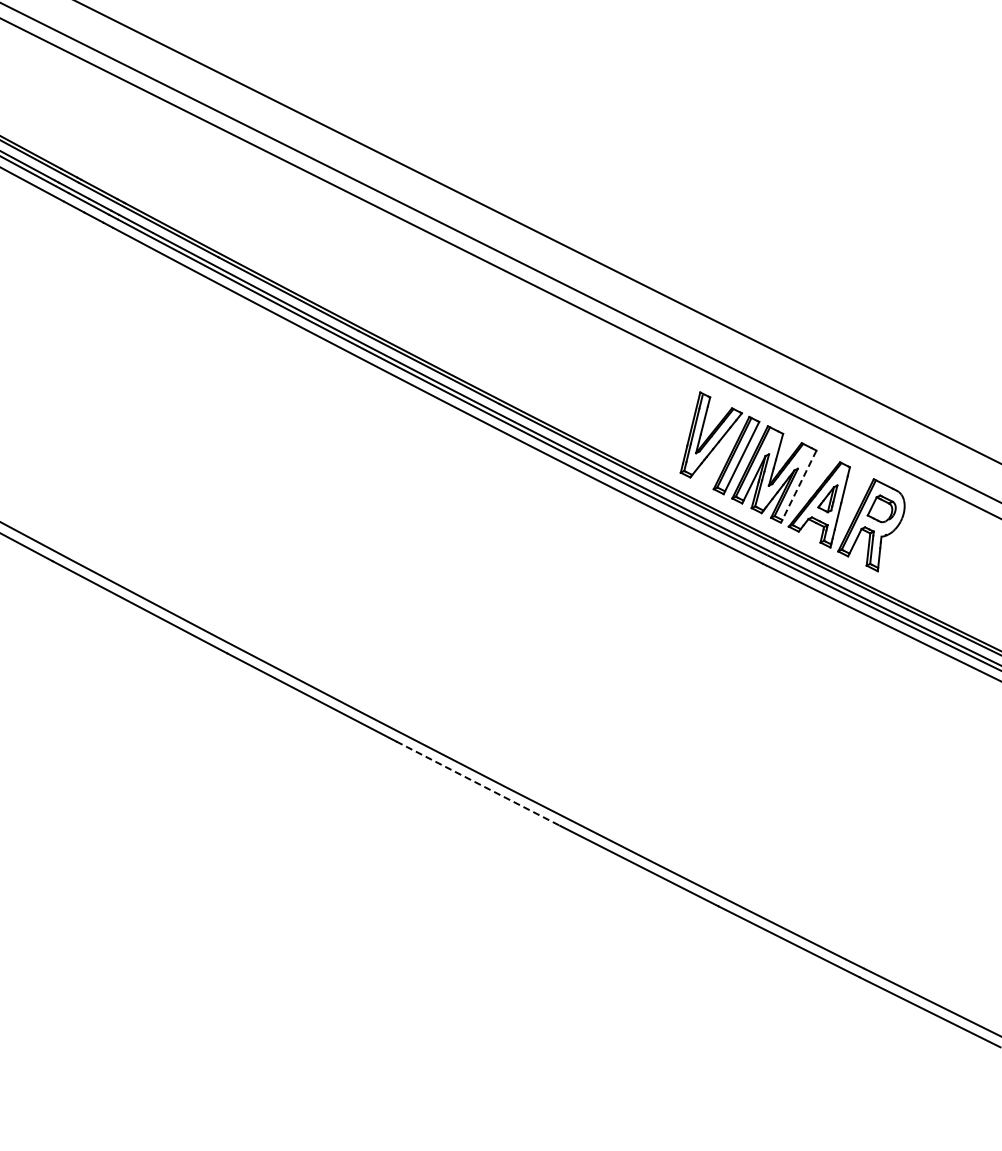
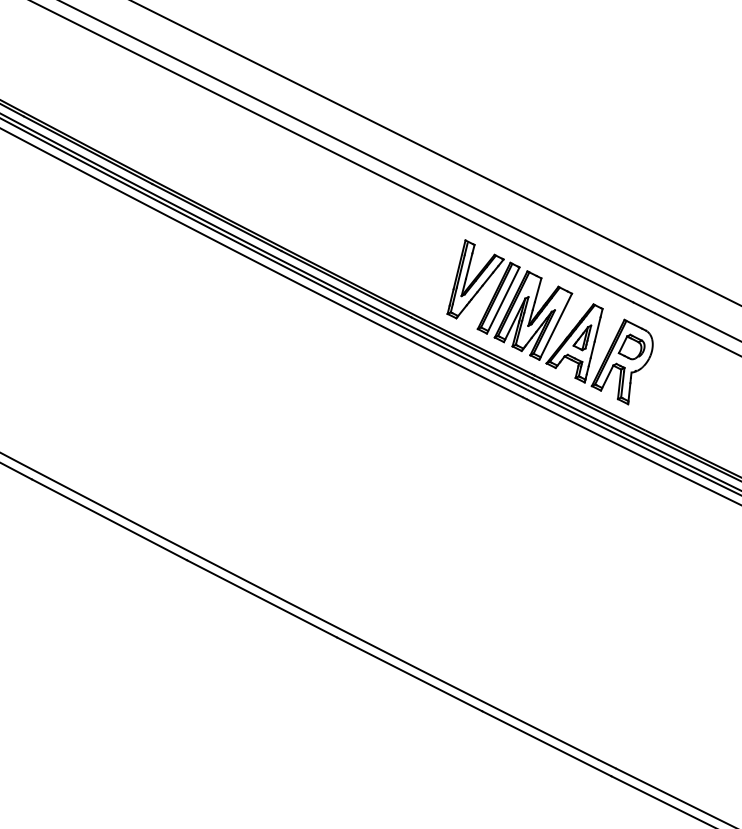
line: (798, 487) -> (555, 327), dashed -> solid
line: (478, 783) -> (262, 598), dashed -> solid

